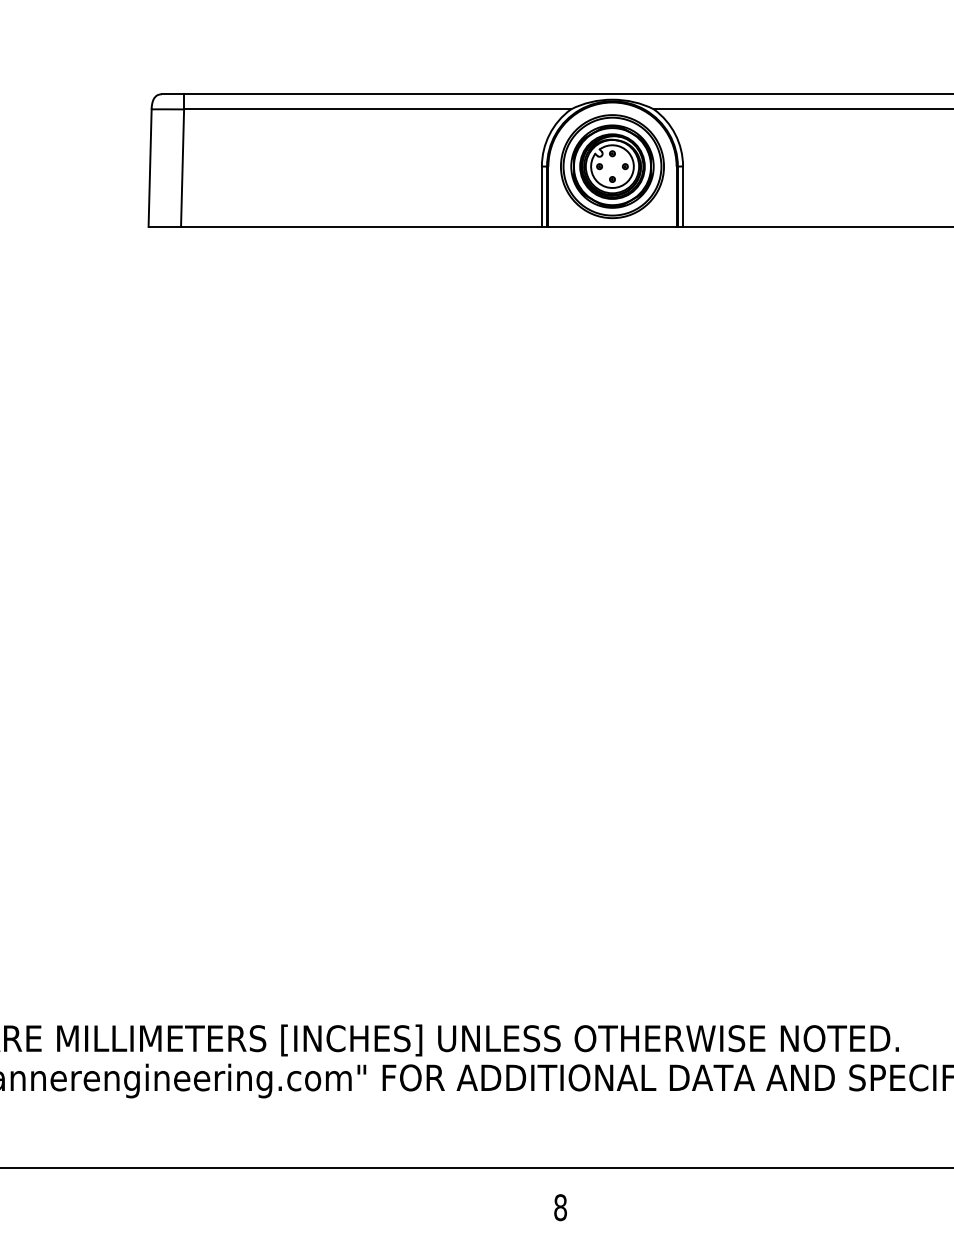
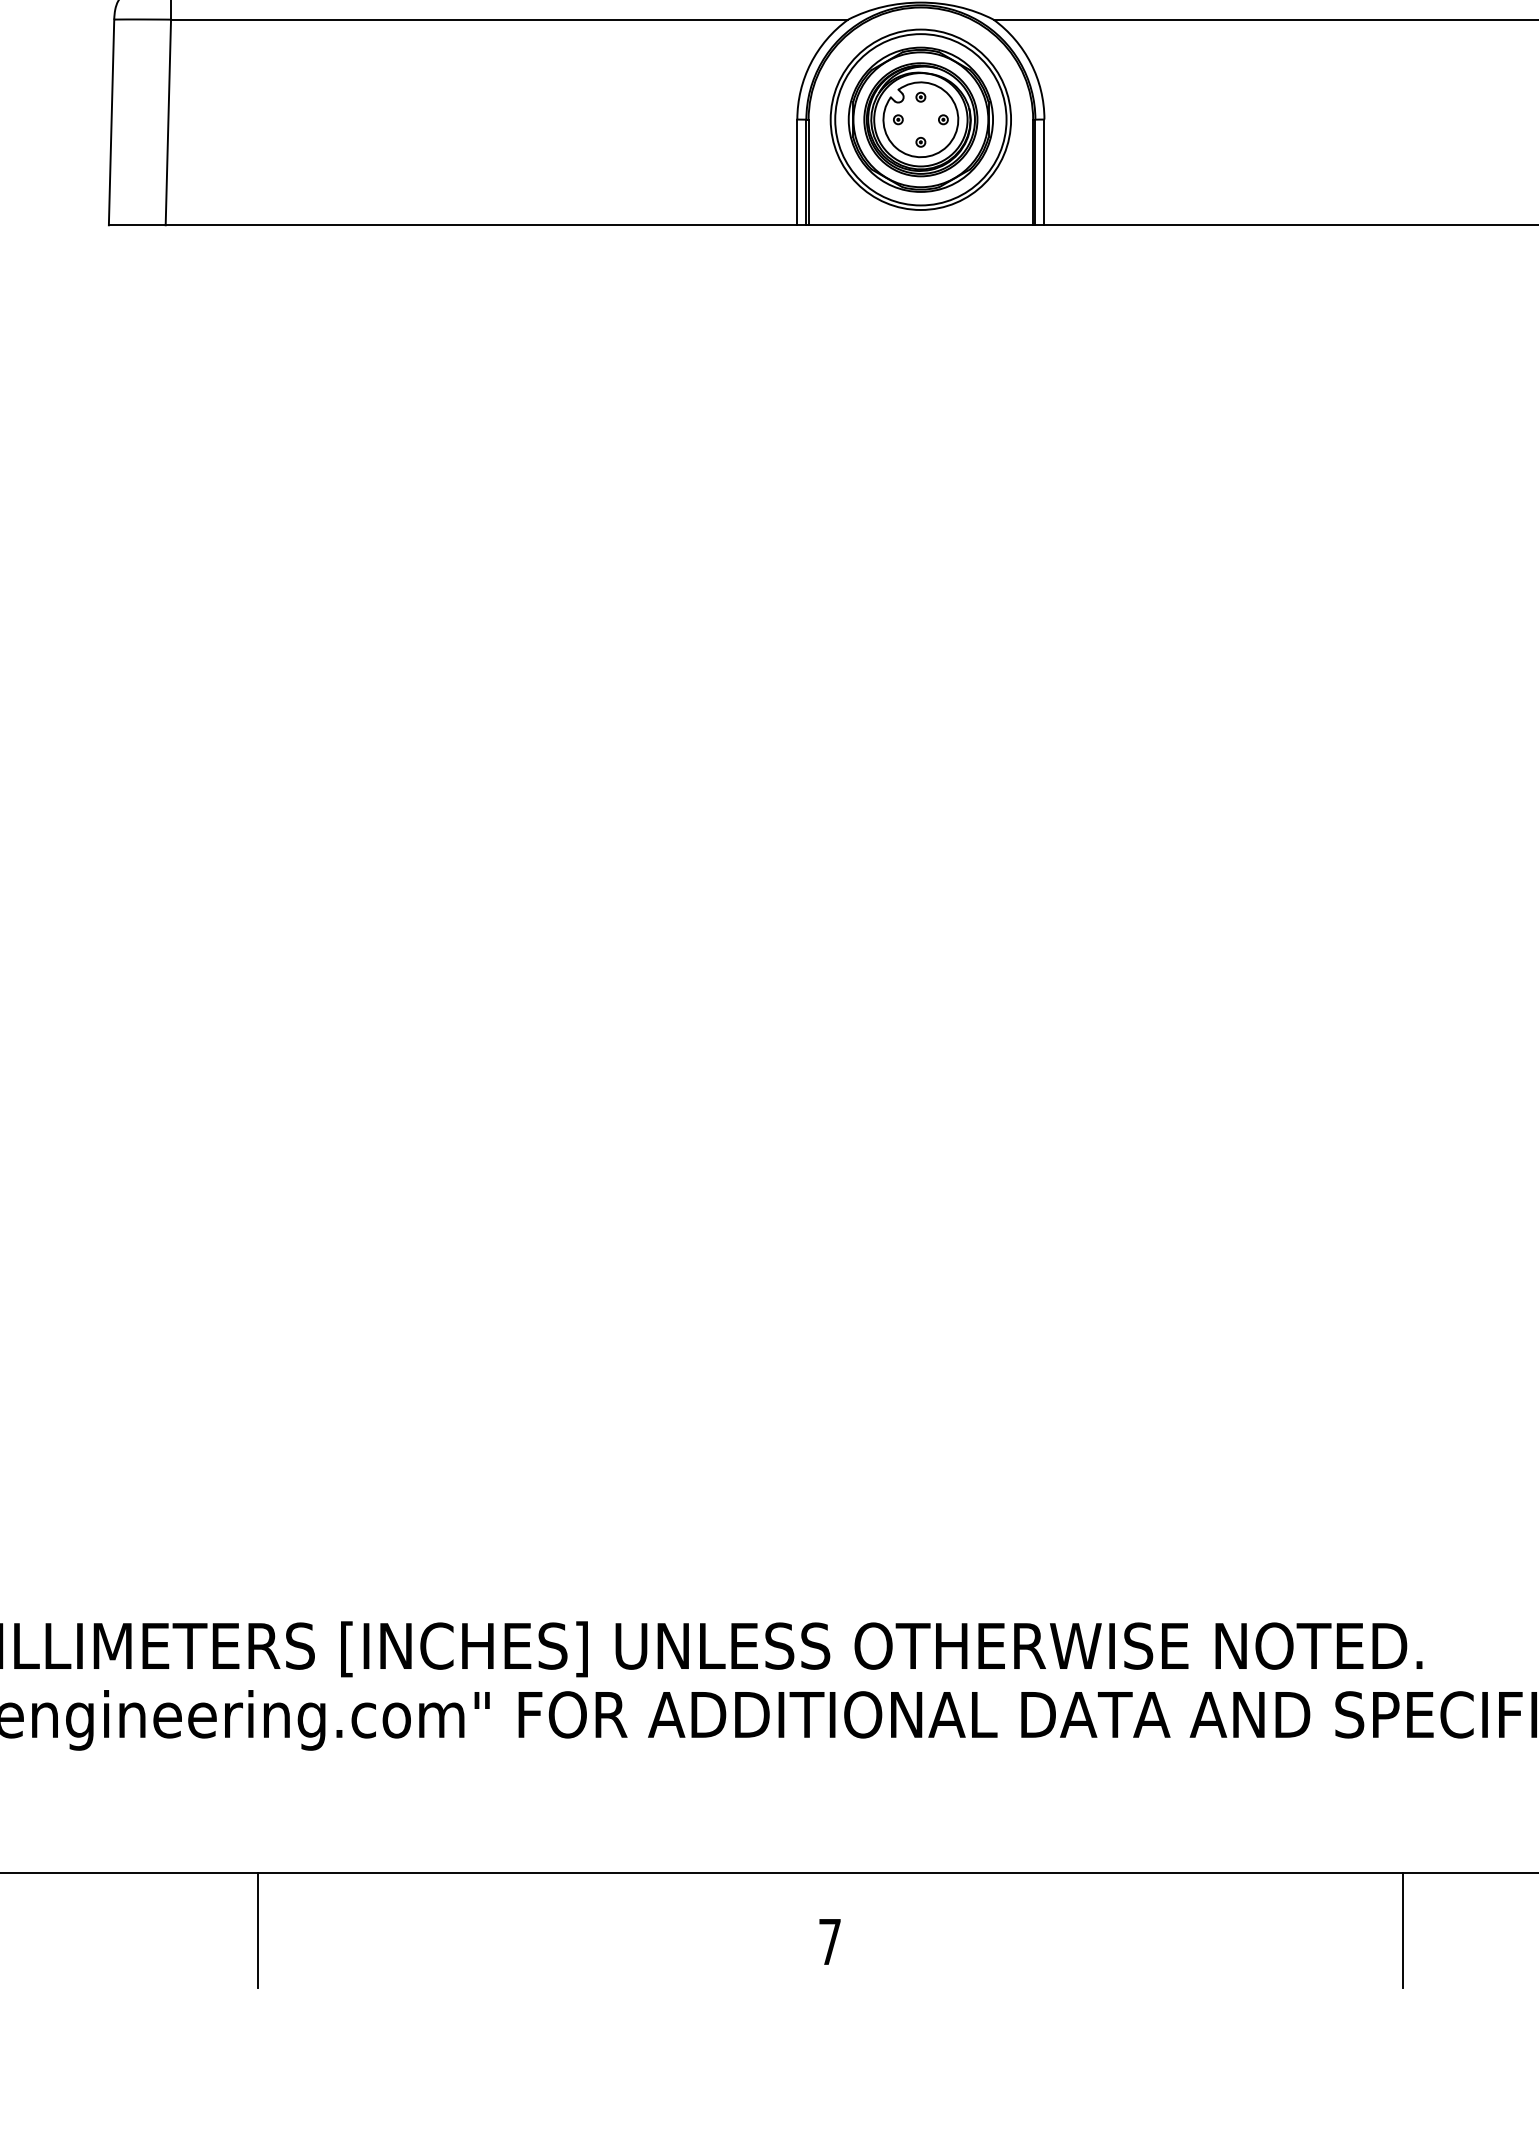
line: (233, 1200) -> (257, 1929), added
line: (887, 1200) -> (1402, 1929), added
text: (560, 1207) -> (829, 1941), 8 -> 7

